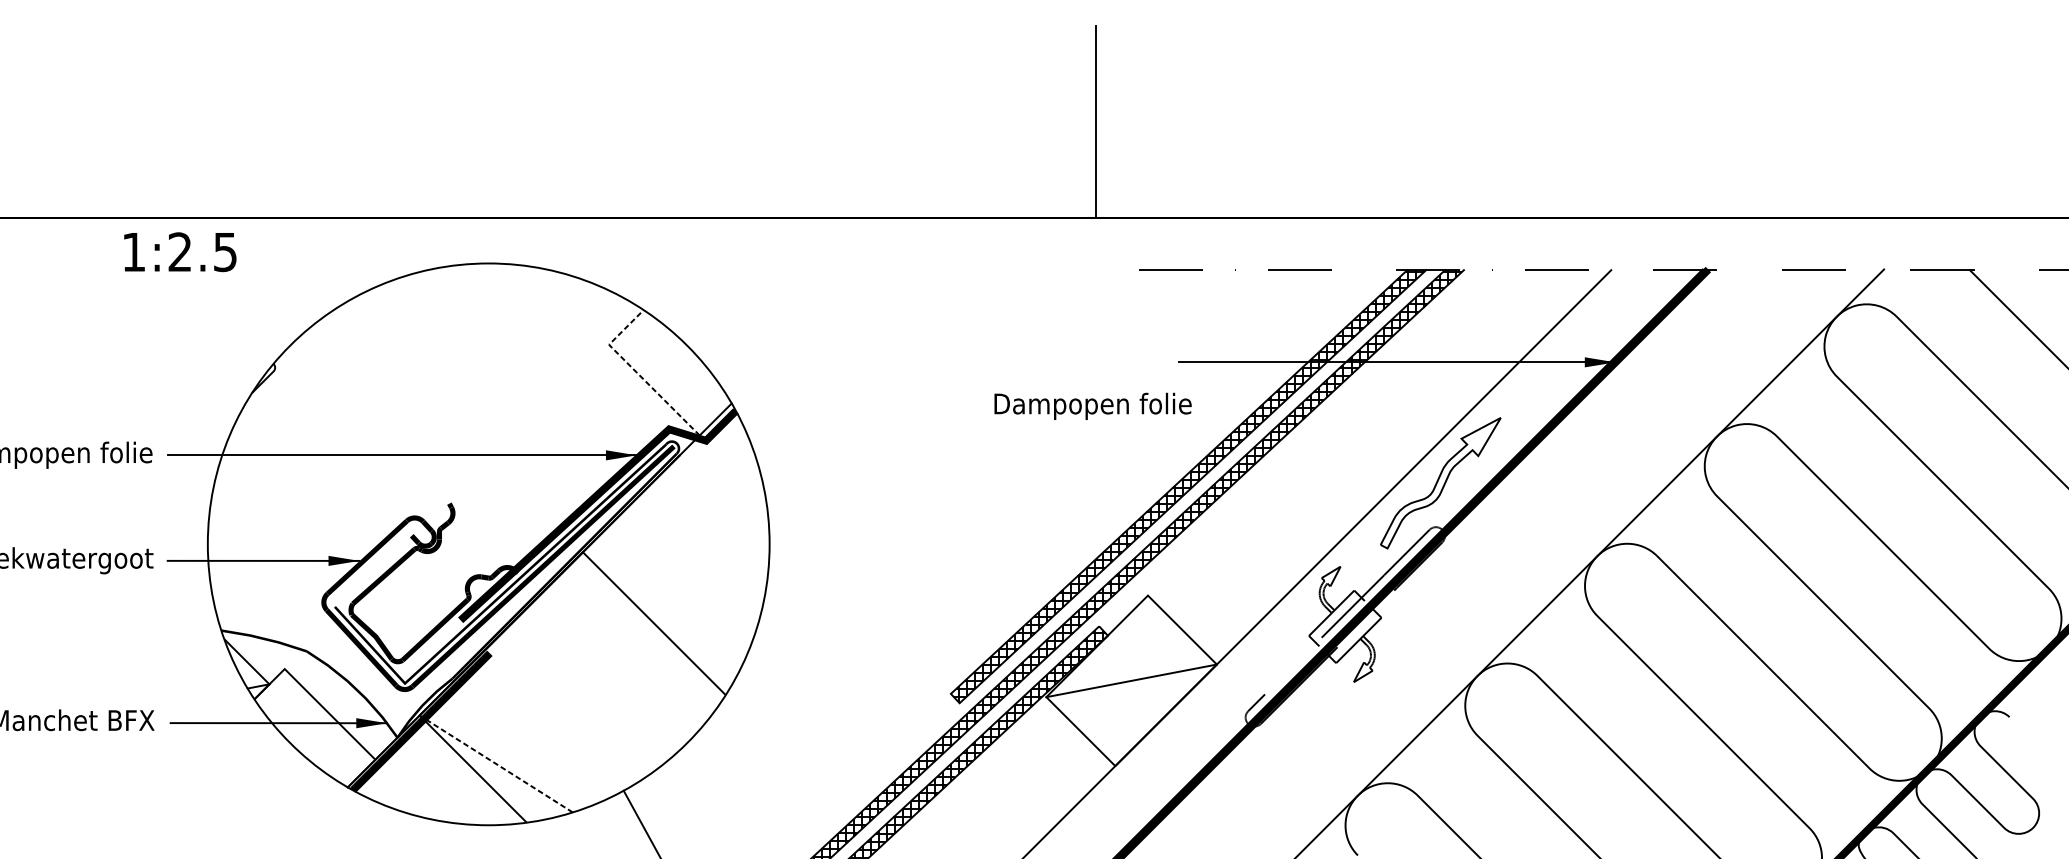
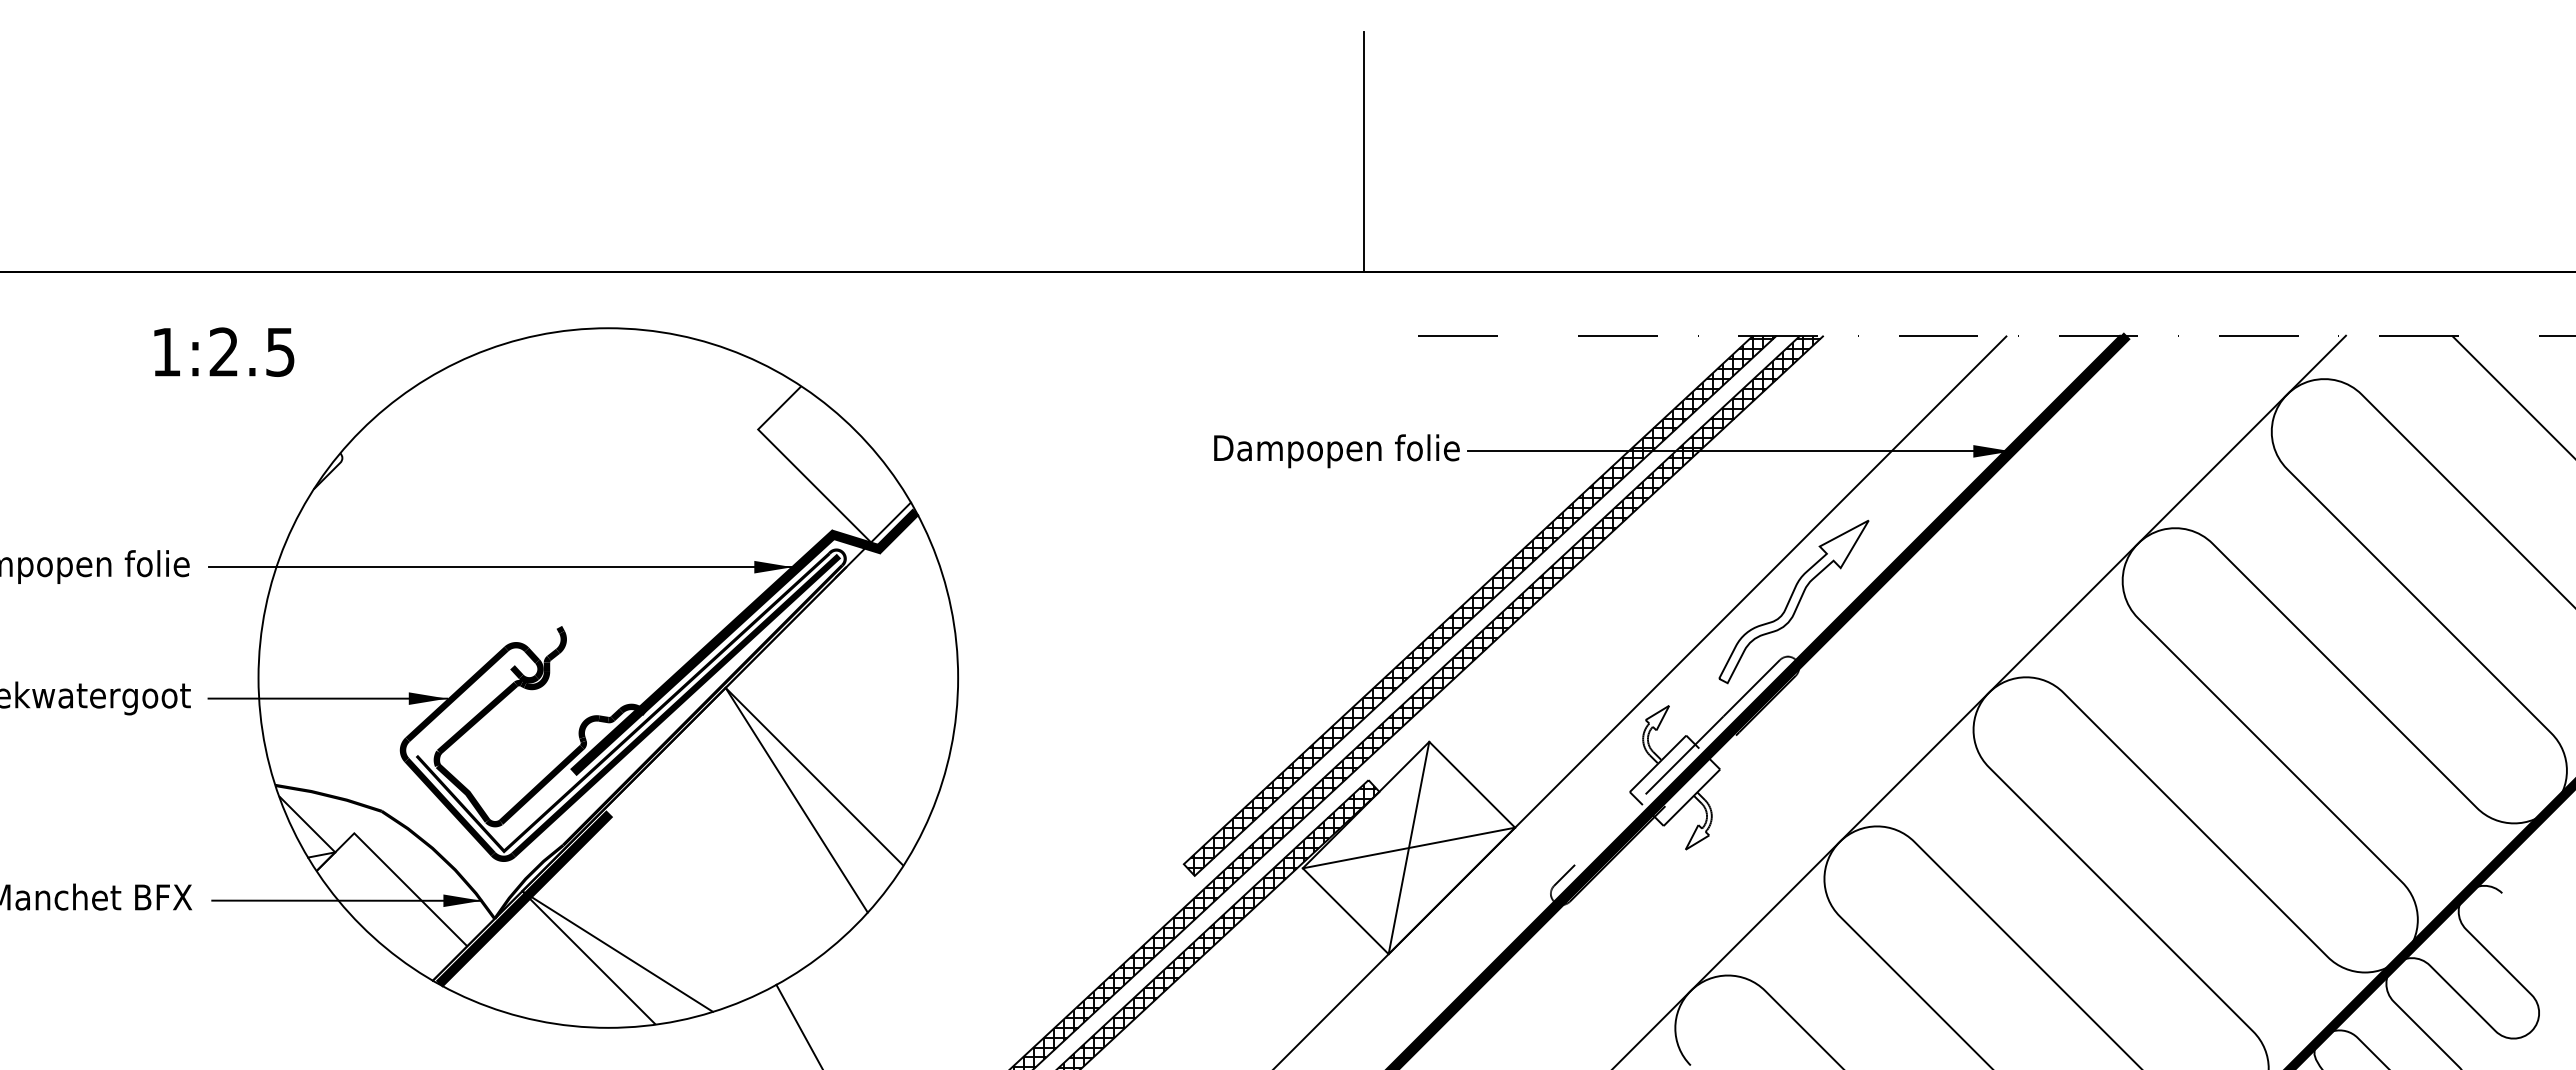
text: (180, 251) -> (224, 351), moved
line: (636, 372) -> (792, 463), dashed -> solid
text: (1092, 406) -> (1336, 451), moved
line: (639, 641) -> (796, 799), added
line: (1131, 680) -> (1408, 847), added
line: (496, 763) -> (617, 951), dashed -> solid

